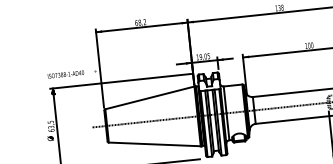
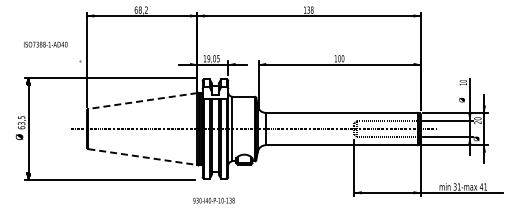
text: (65, 74) -> (45, 44), moved
line: (149, 98) -> (142, 101), solid -> dashed
line: (155, 144) -> (143, 157), solid -> dashed

